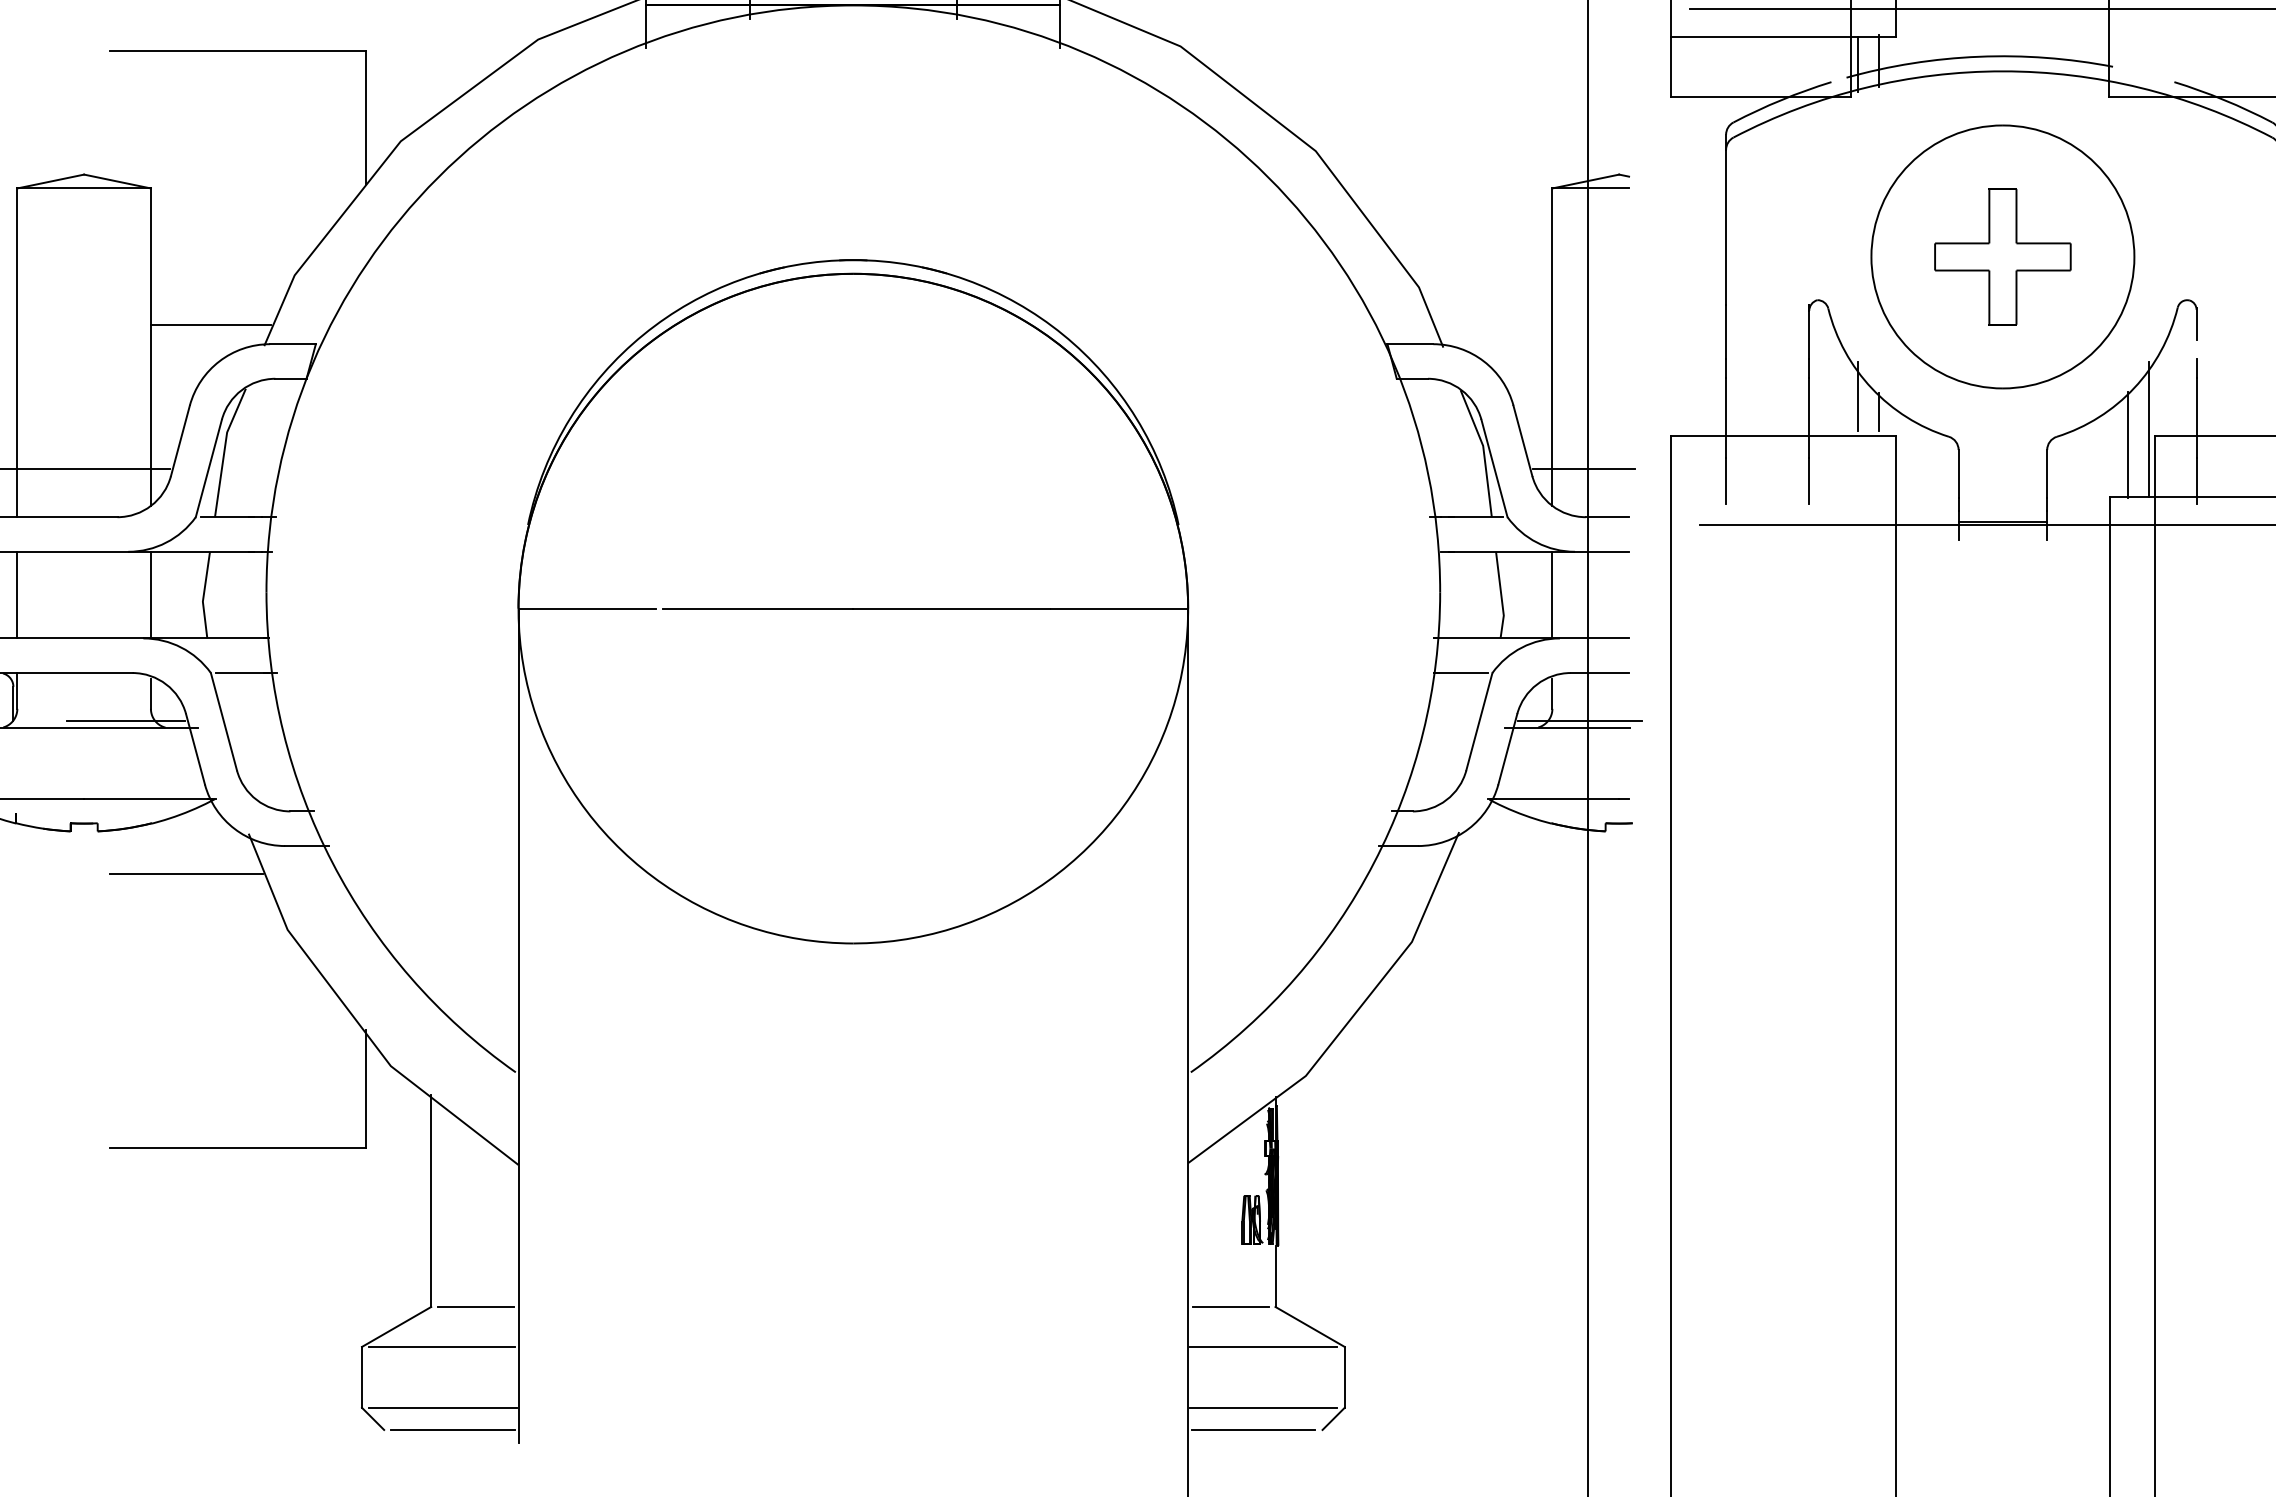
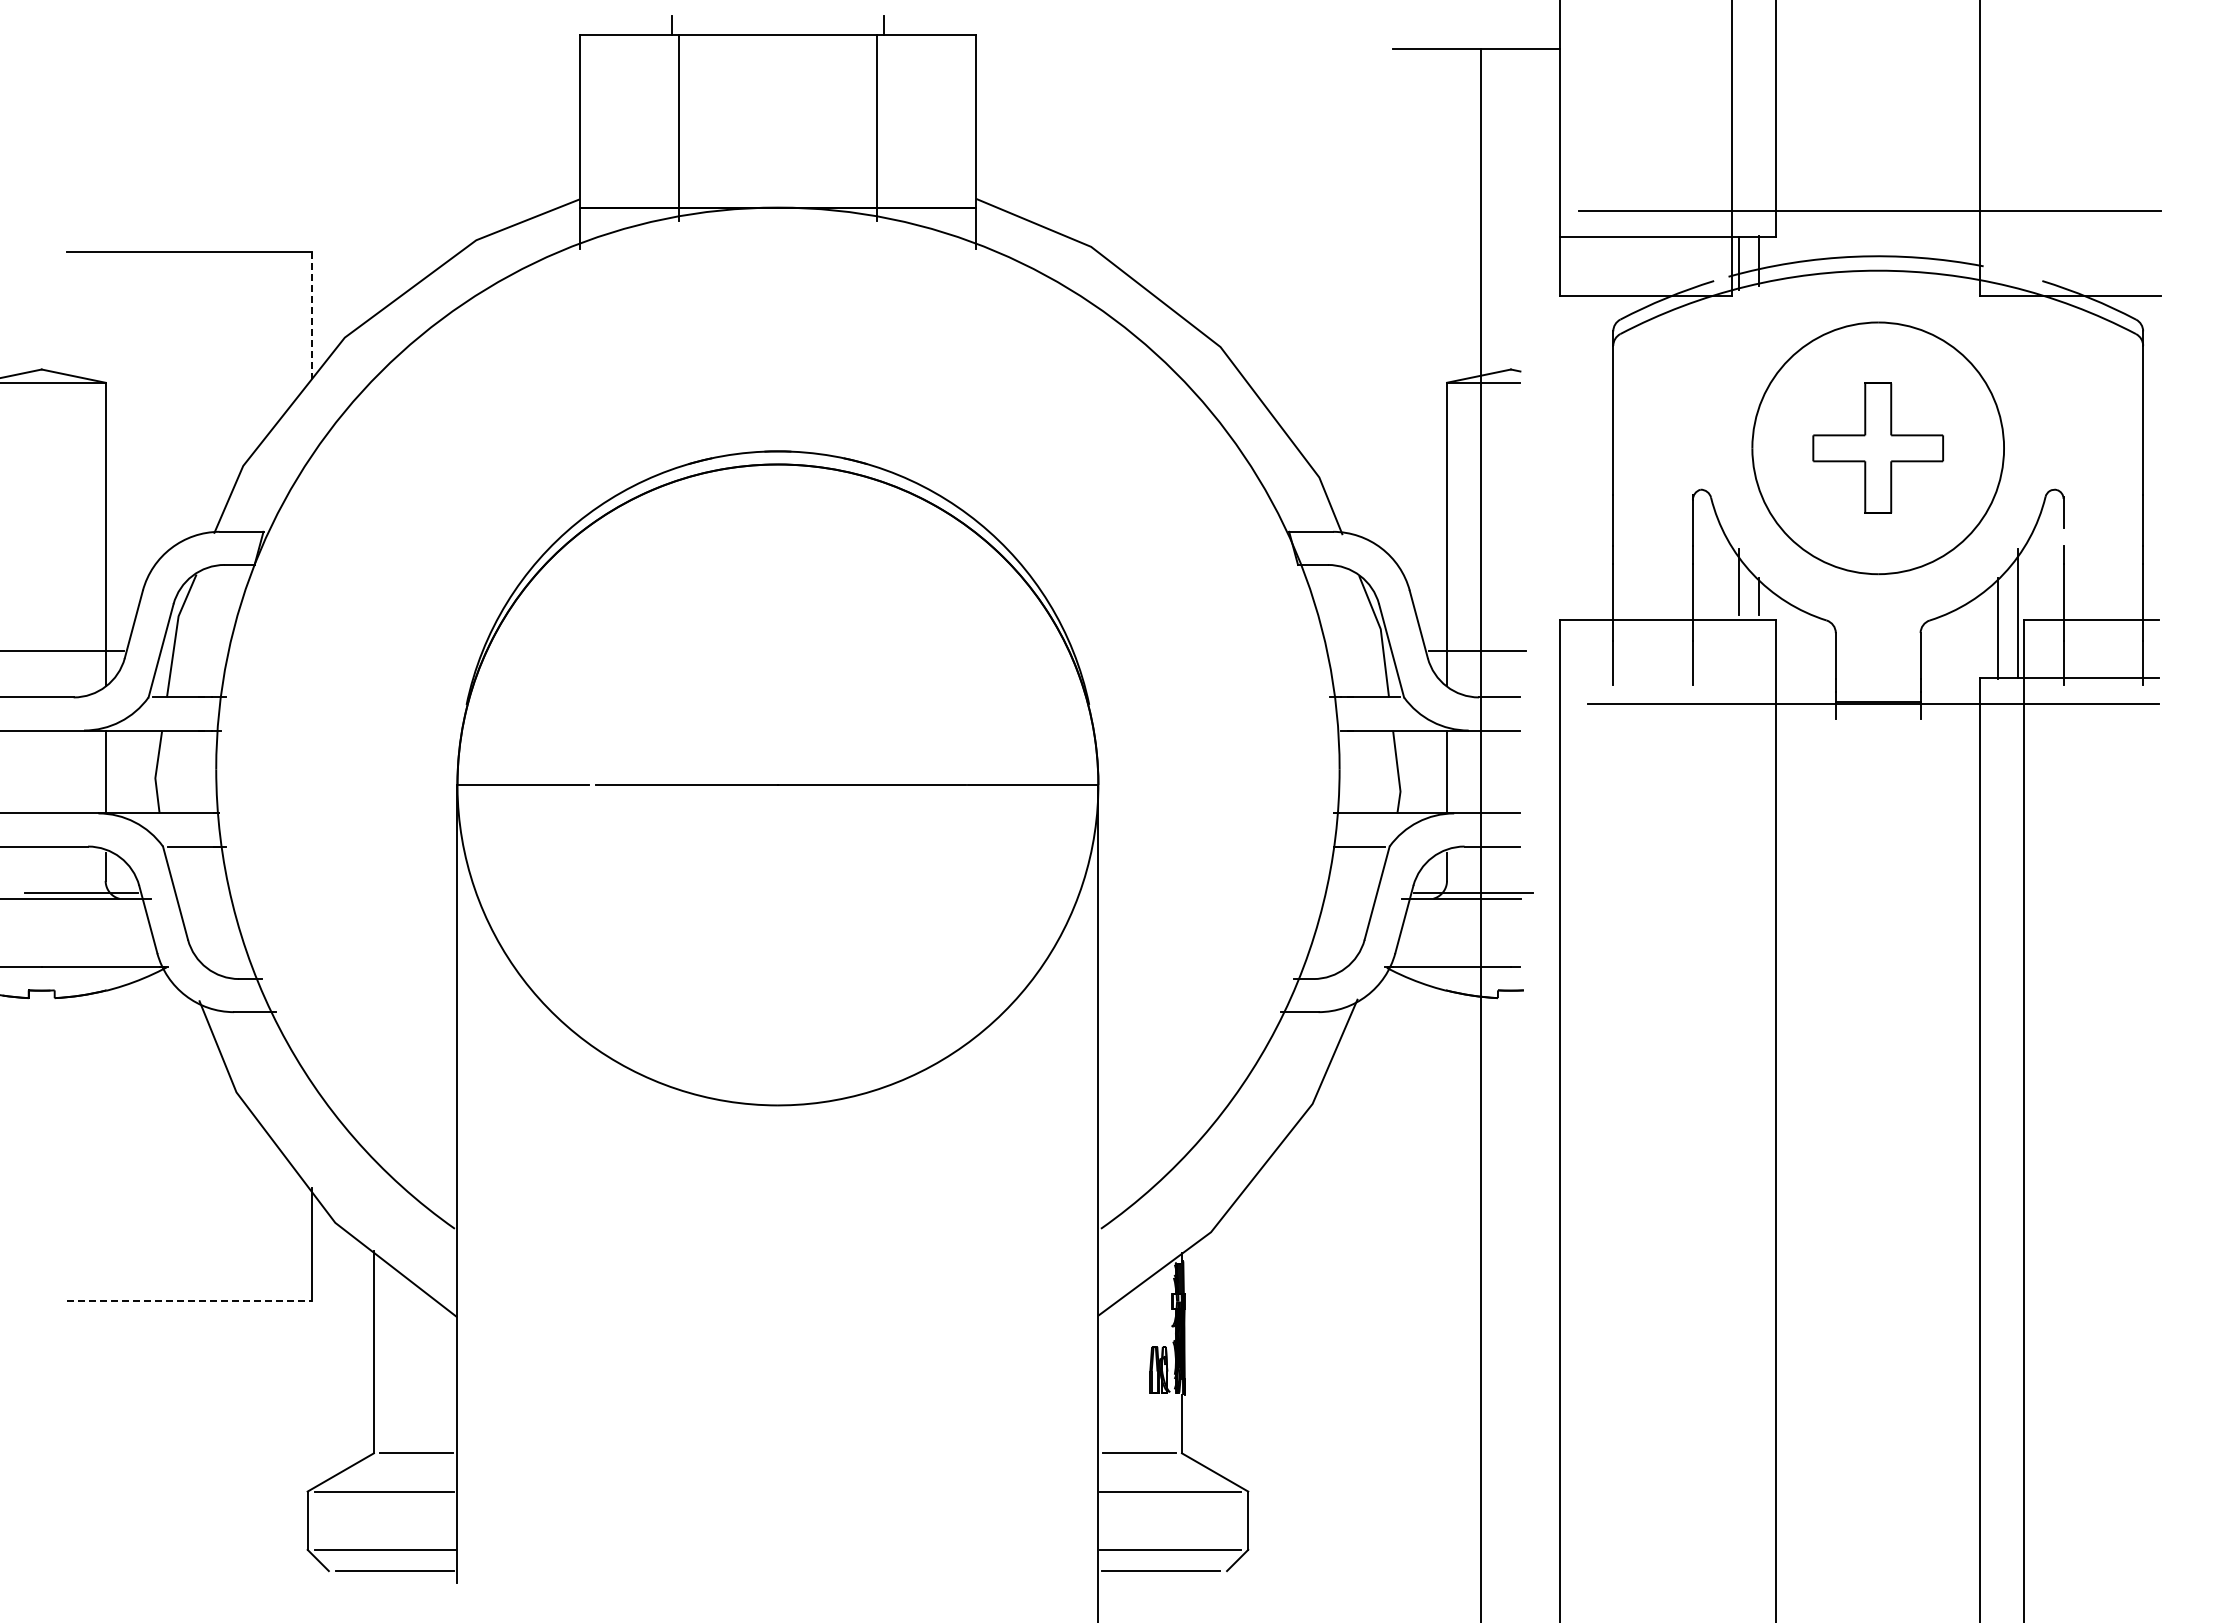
line: (366, 118) -> (311, 315), solid -> dashed
line: (210, 325) -> (162, 513), removed
line: (186, 873) -> (139, 1038), removed
line: (238, 1147) -> (189, 1300), solid -> dashed

